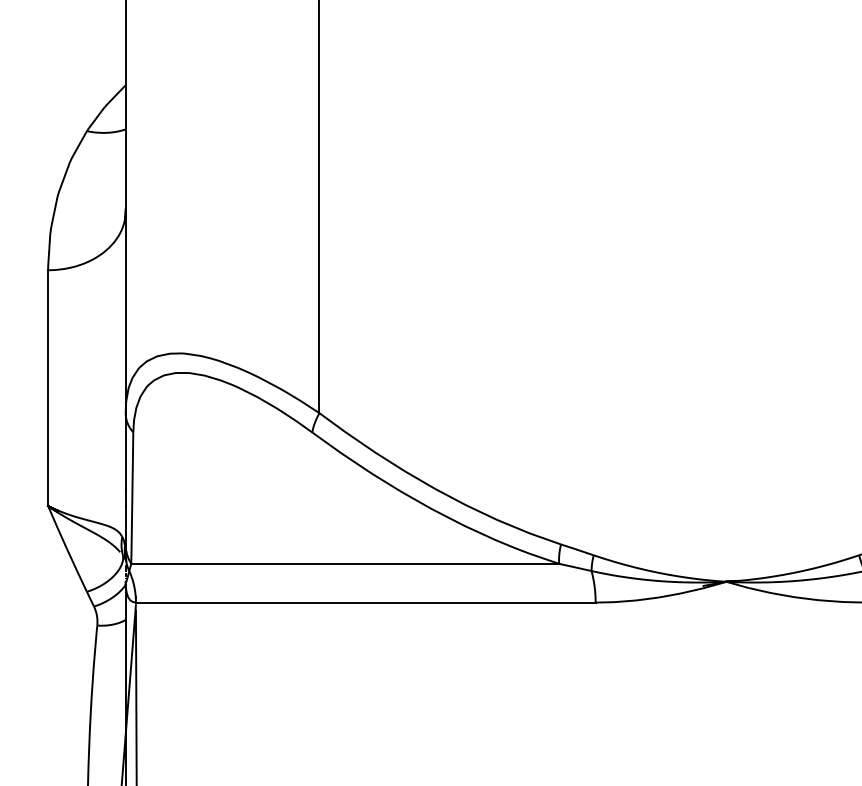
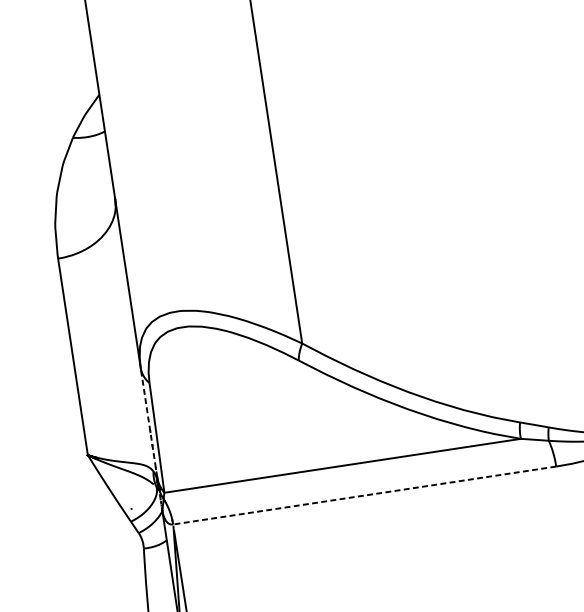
line: (125, 478) -> (148, 422), solid -> dashed
line: (365, 602) -> (364, 495), solid -> dashed

